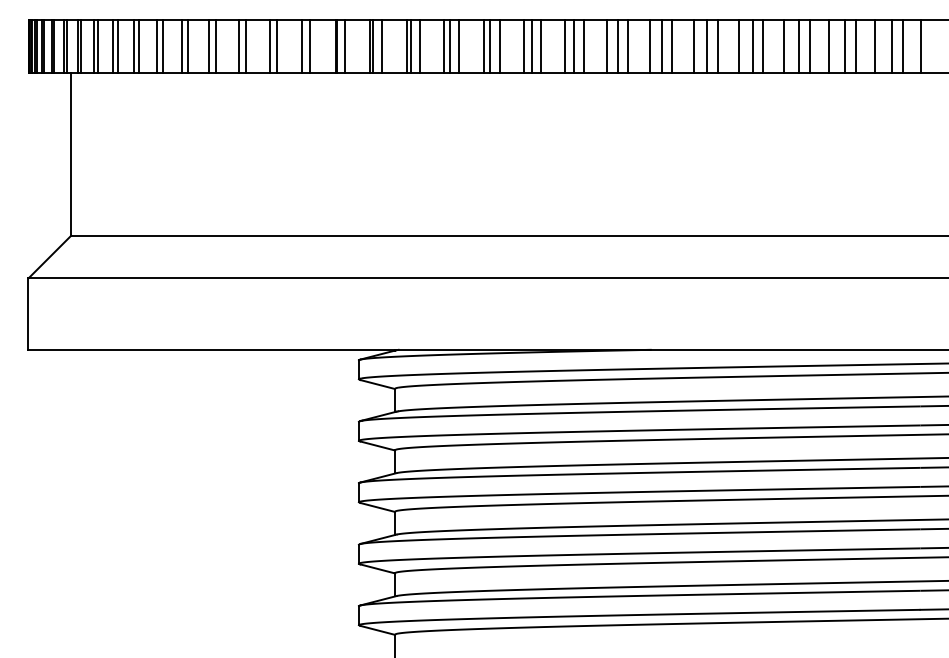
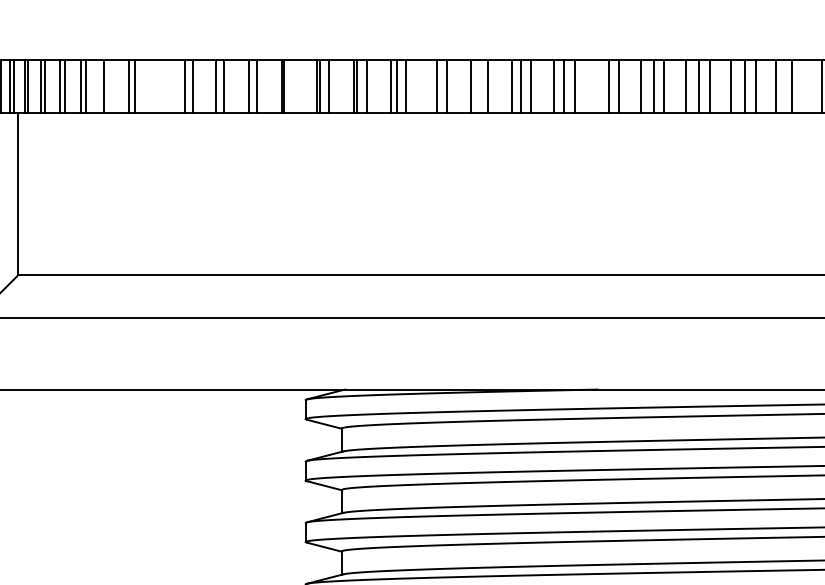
line: (162, 46) -> (109, 86), removed
line: (209, 46) -> (156, 86), removed
line: (216, 46) -> (163, 86), removed
line: (345, 46) -> (292, 86), removed
line: (483, 46) -> (430, 86), removed
line: (531, 46) -> (478, 86), removed
line: (650, 46) -> (597, 86), removed
line: (856, 46) -> (803, 86), removed

